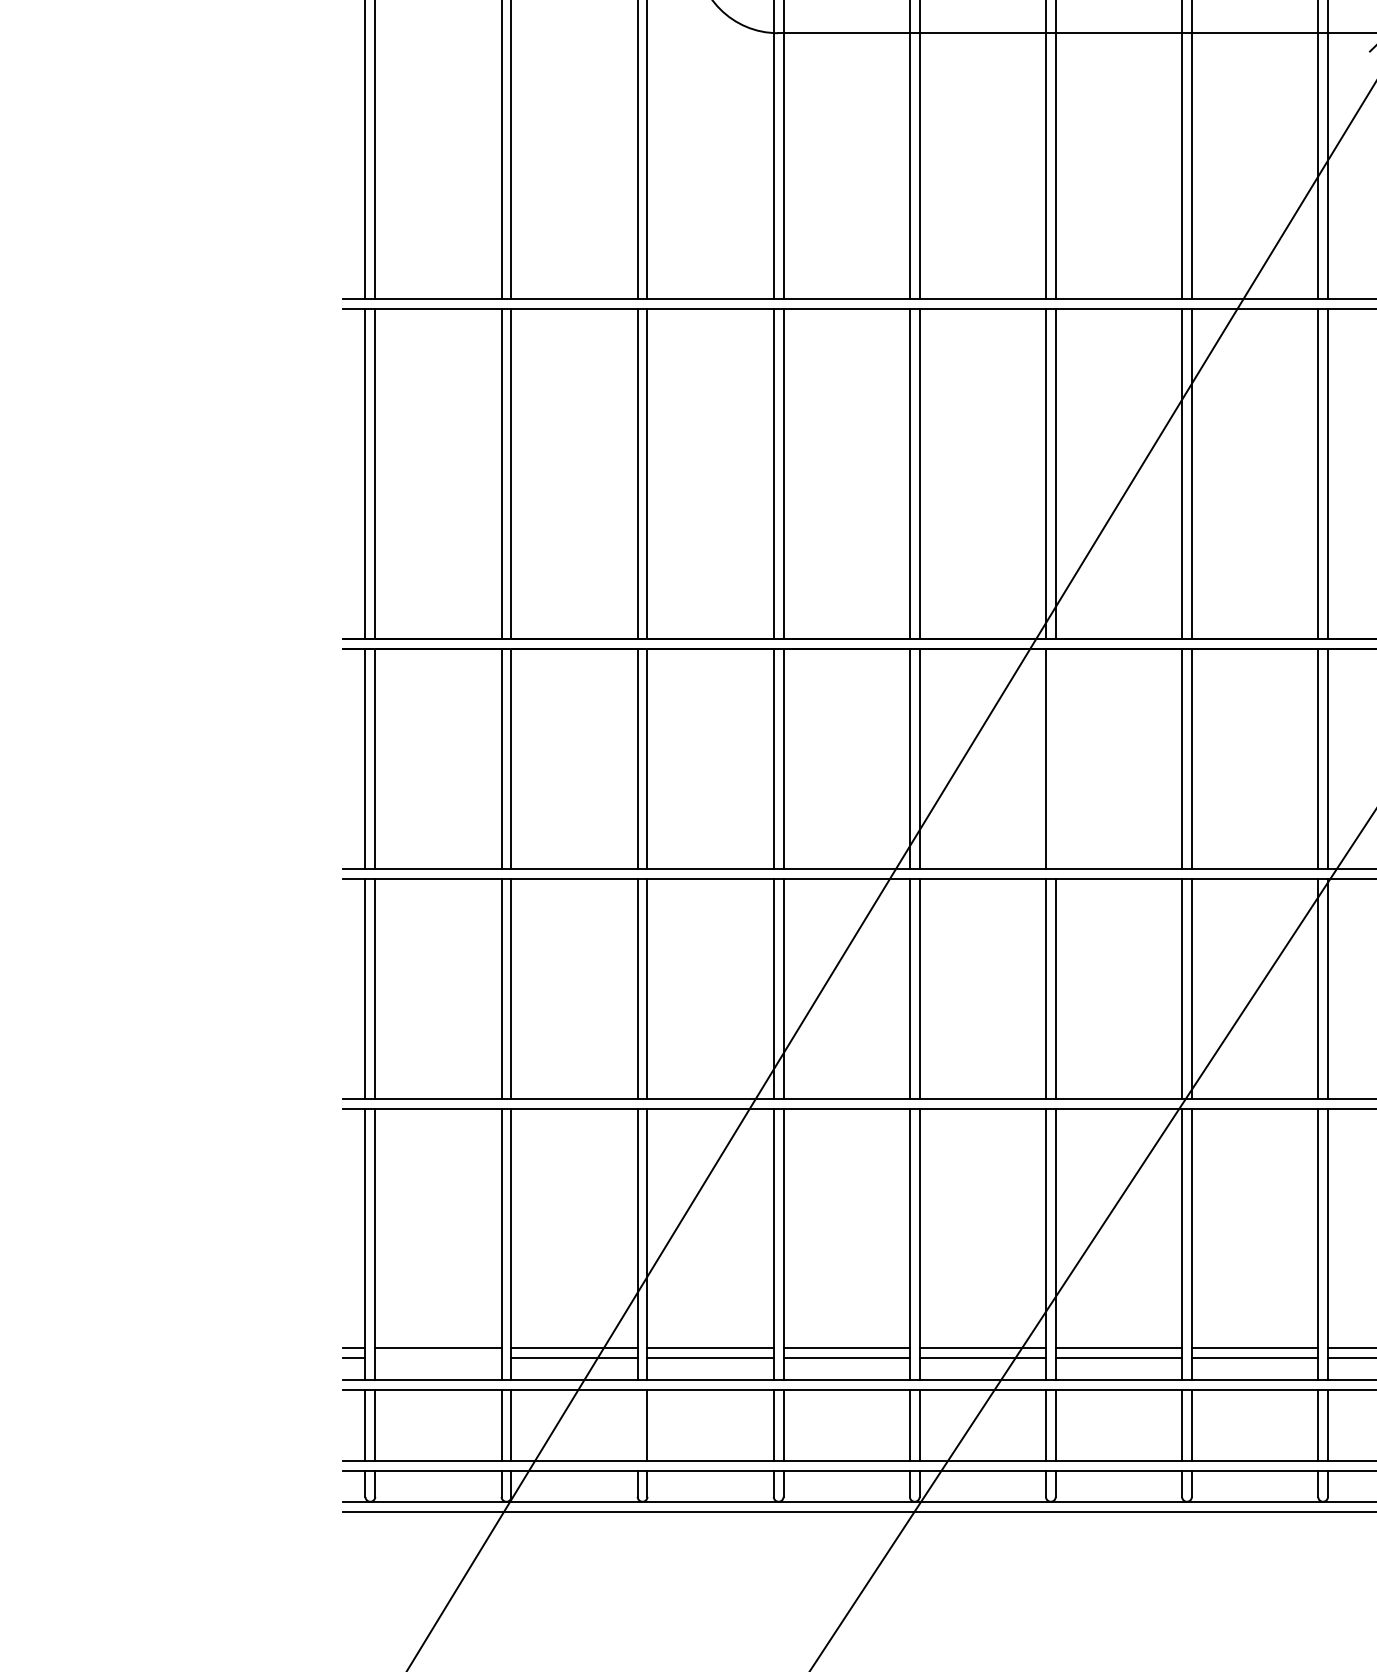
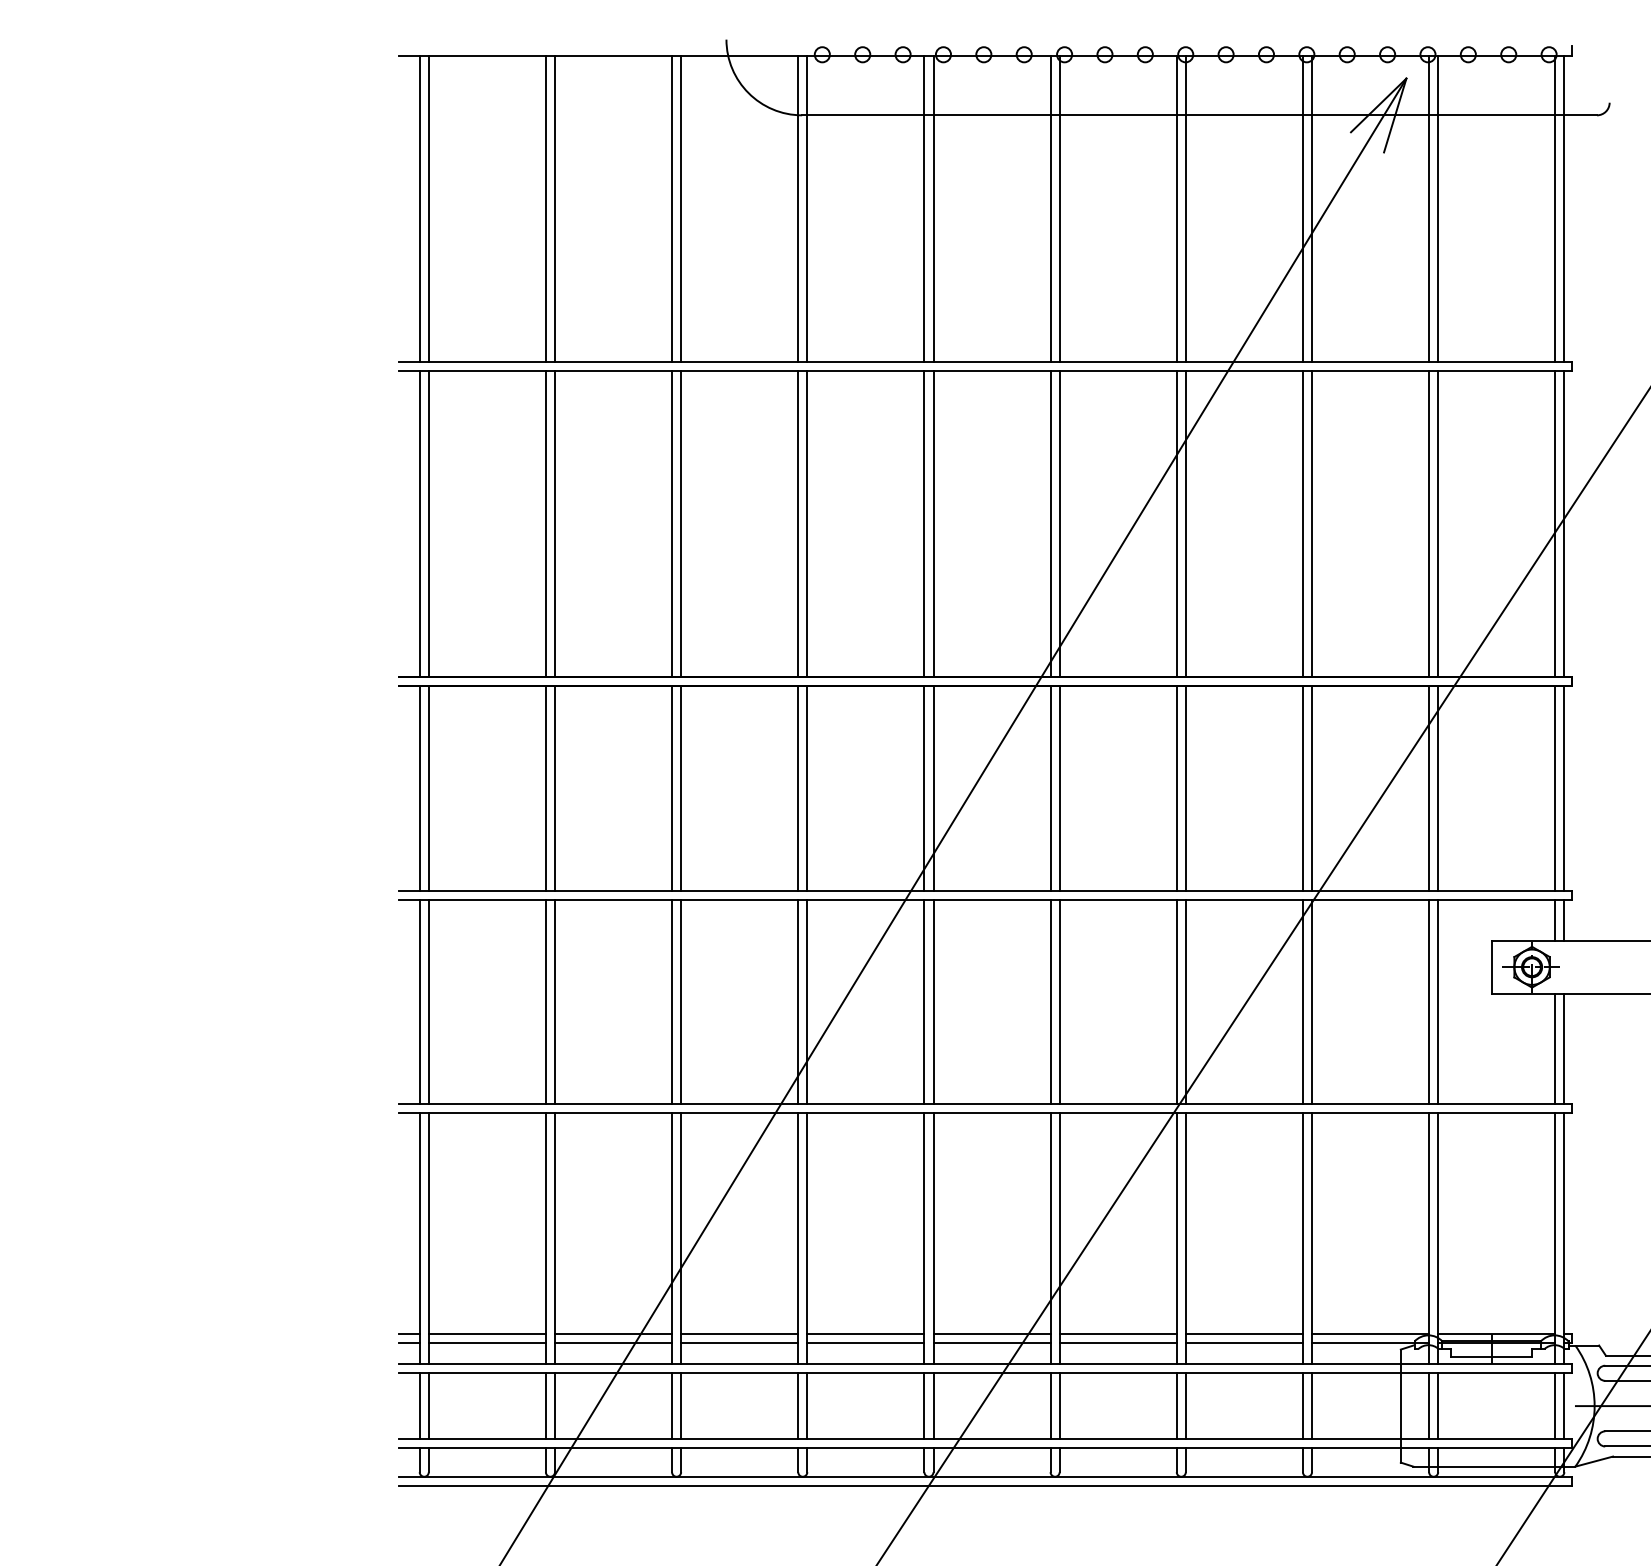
line: (1055, 759) -> (1059, 788), added
line: (437, 1358) -> (486, 1343), added
line: (638, 1425) -> (672, 1406), added

